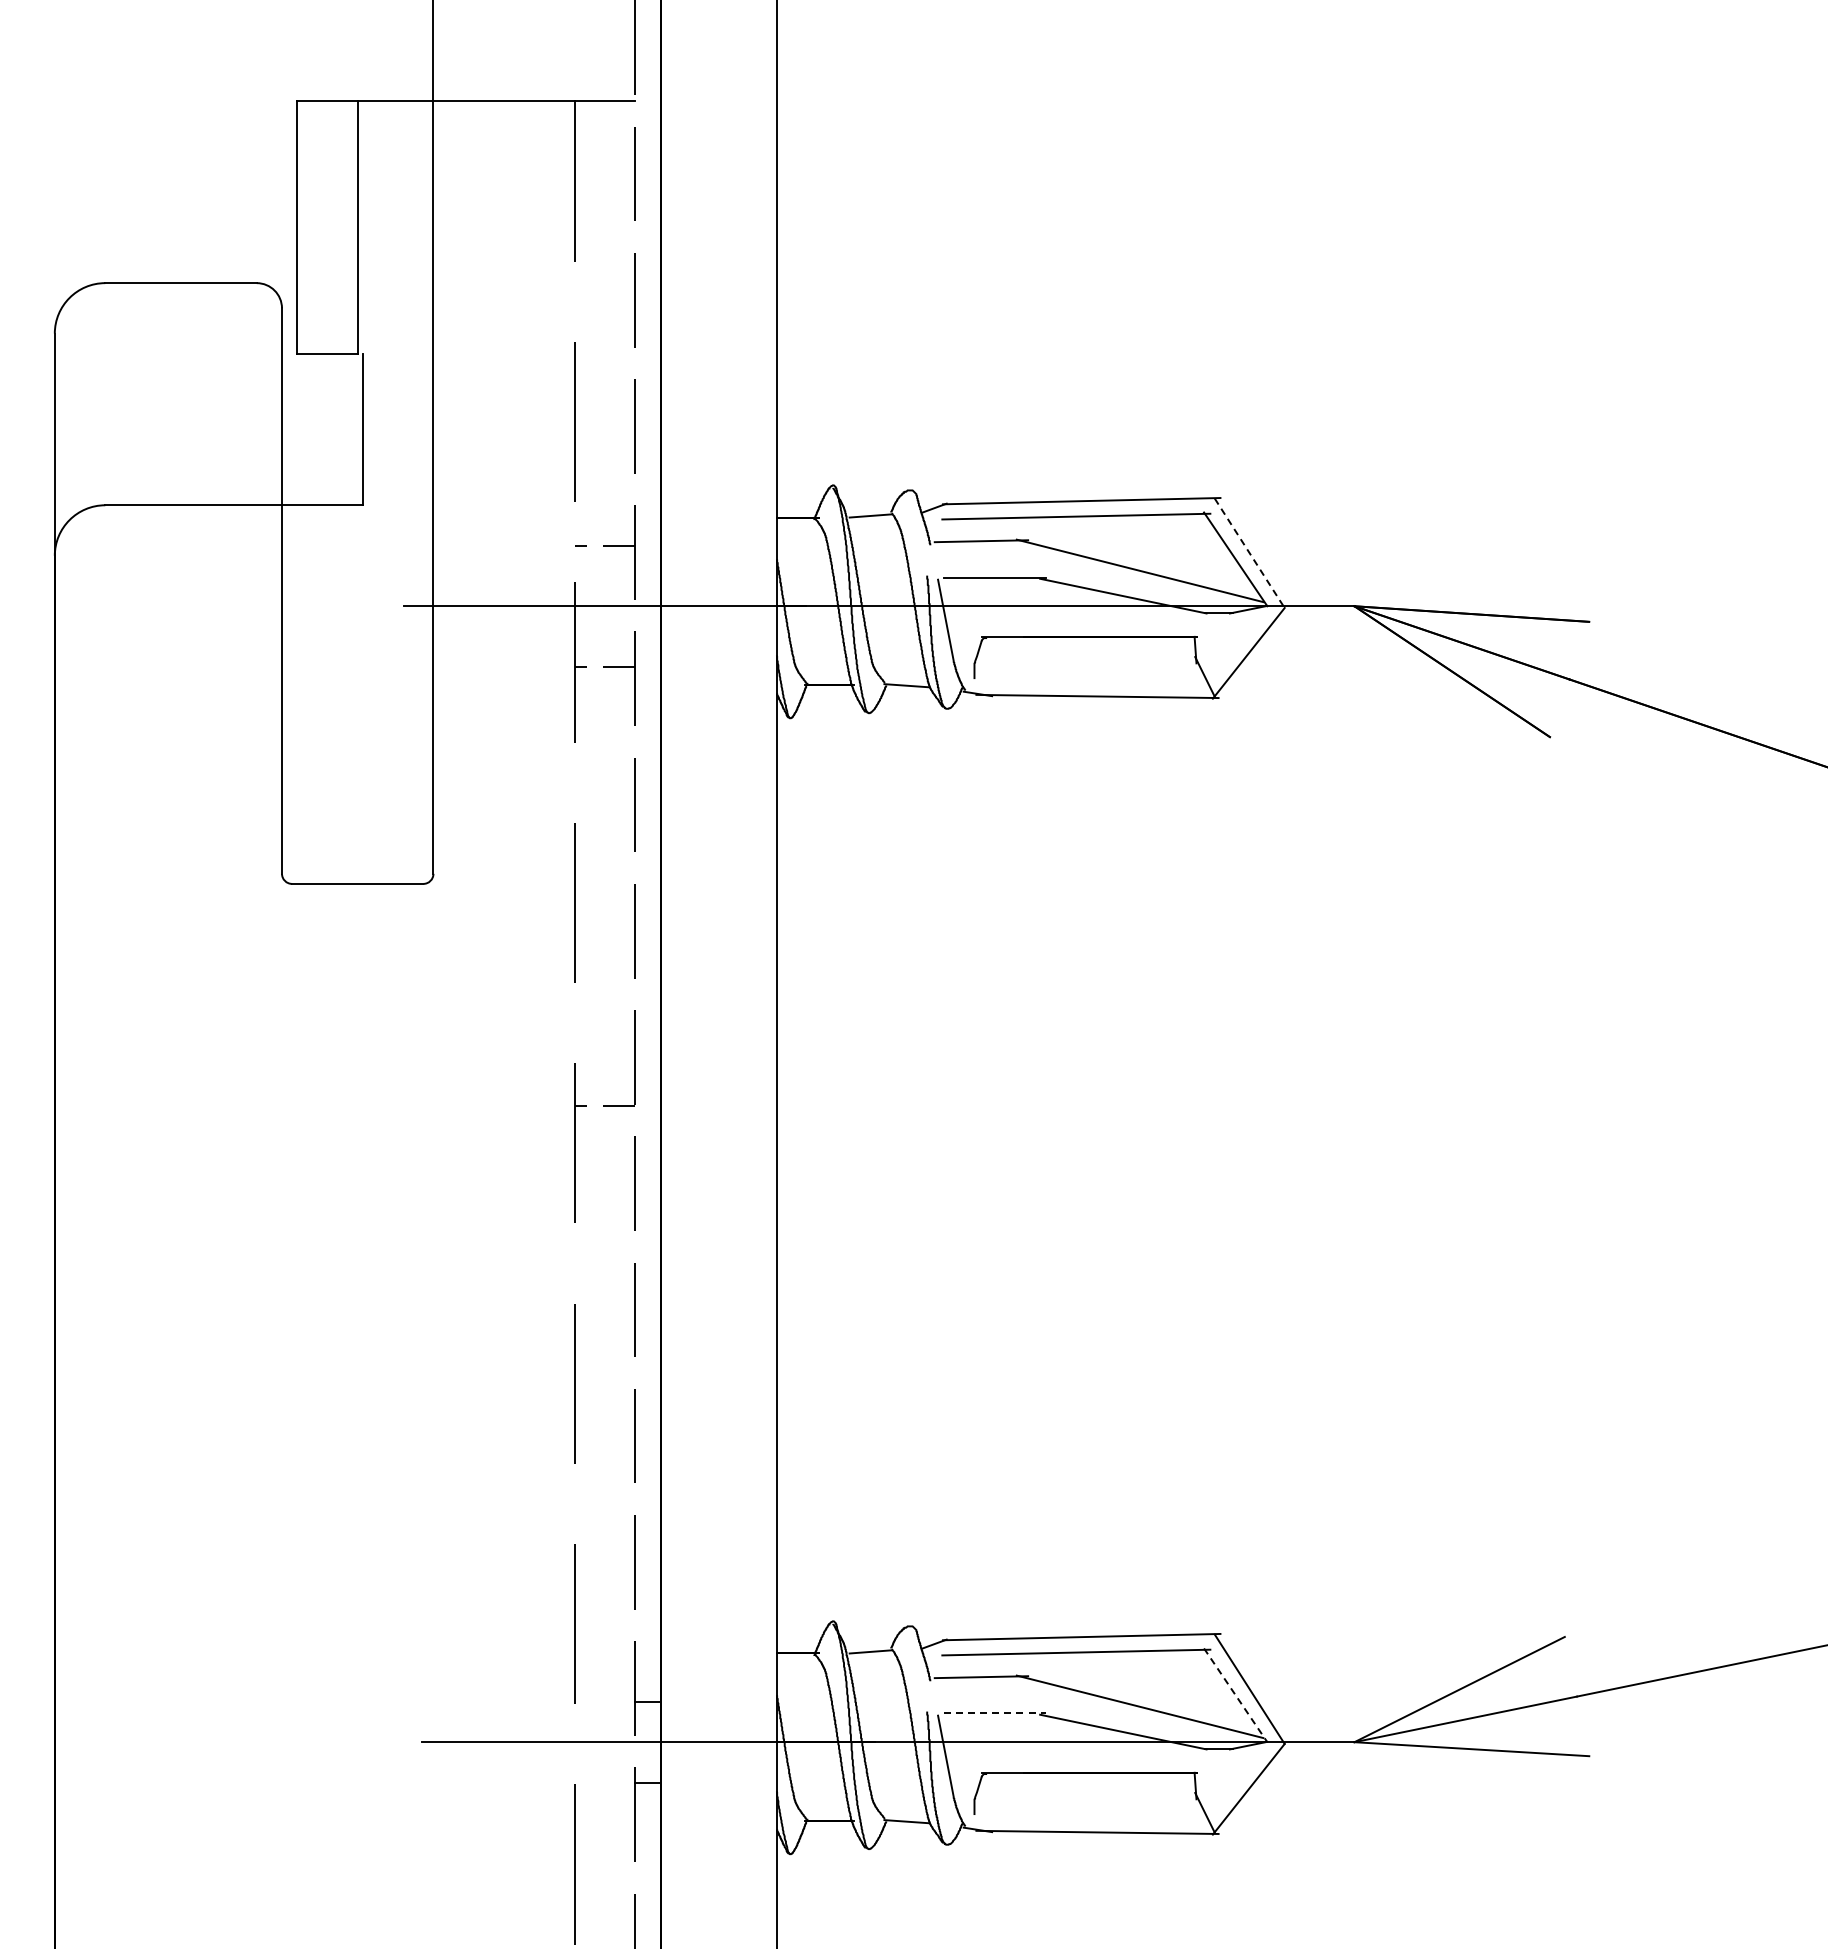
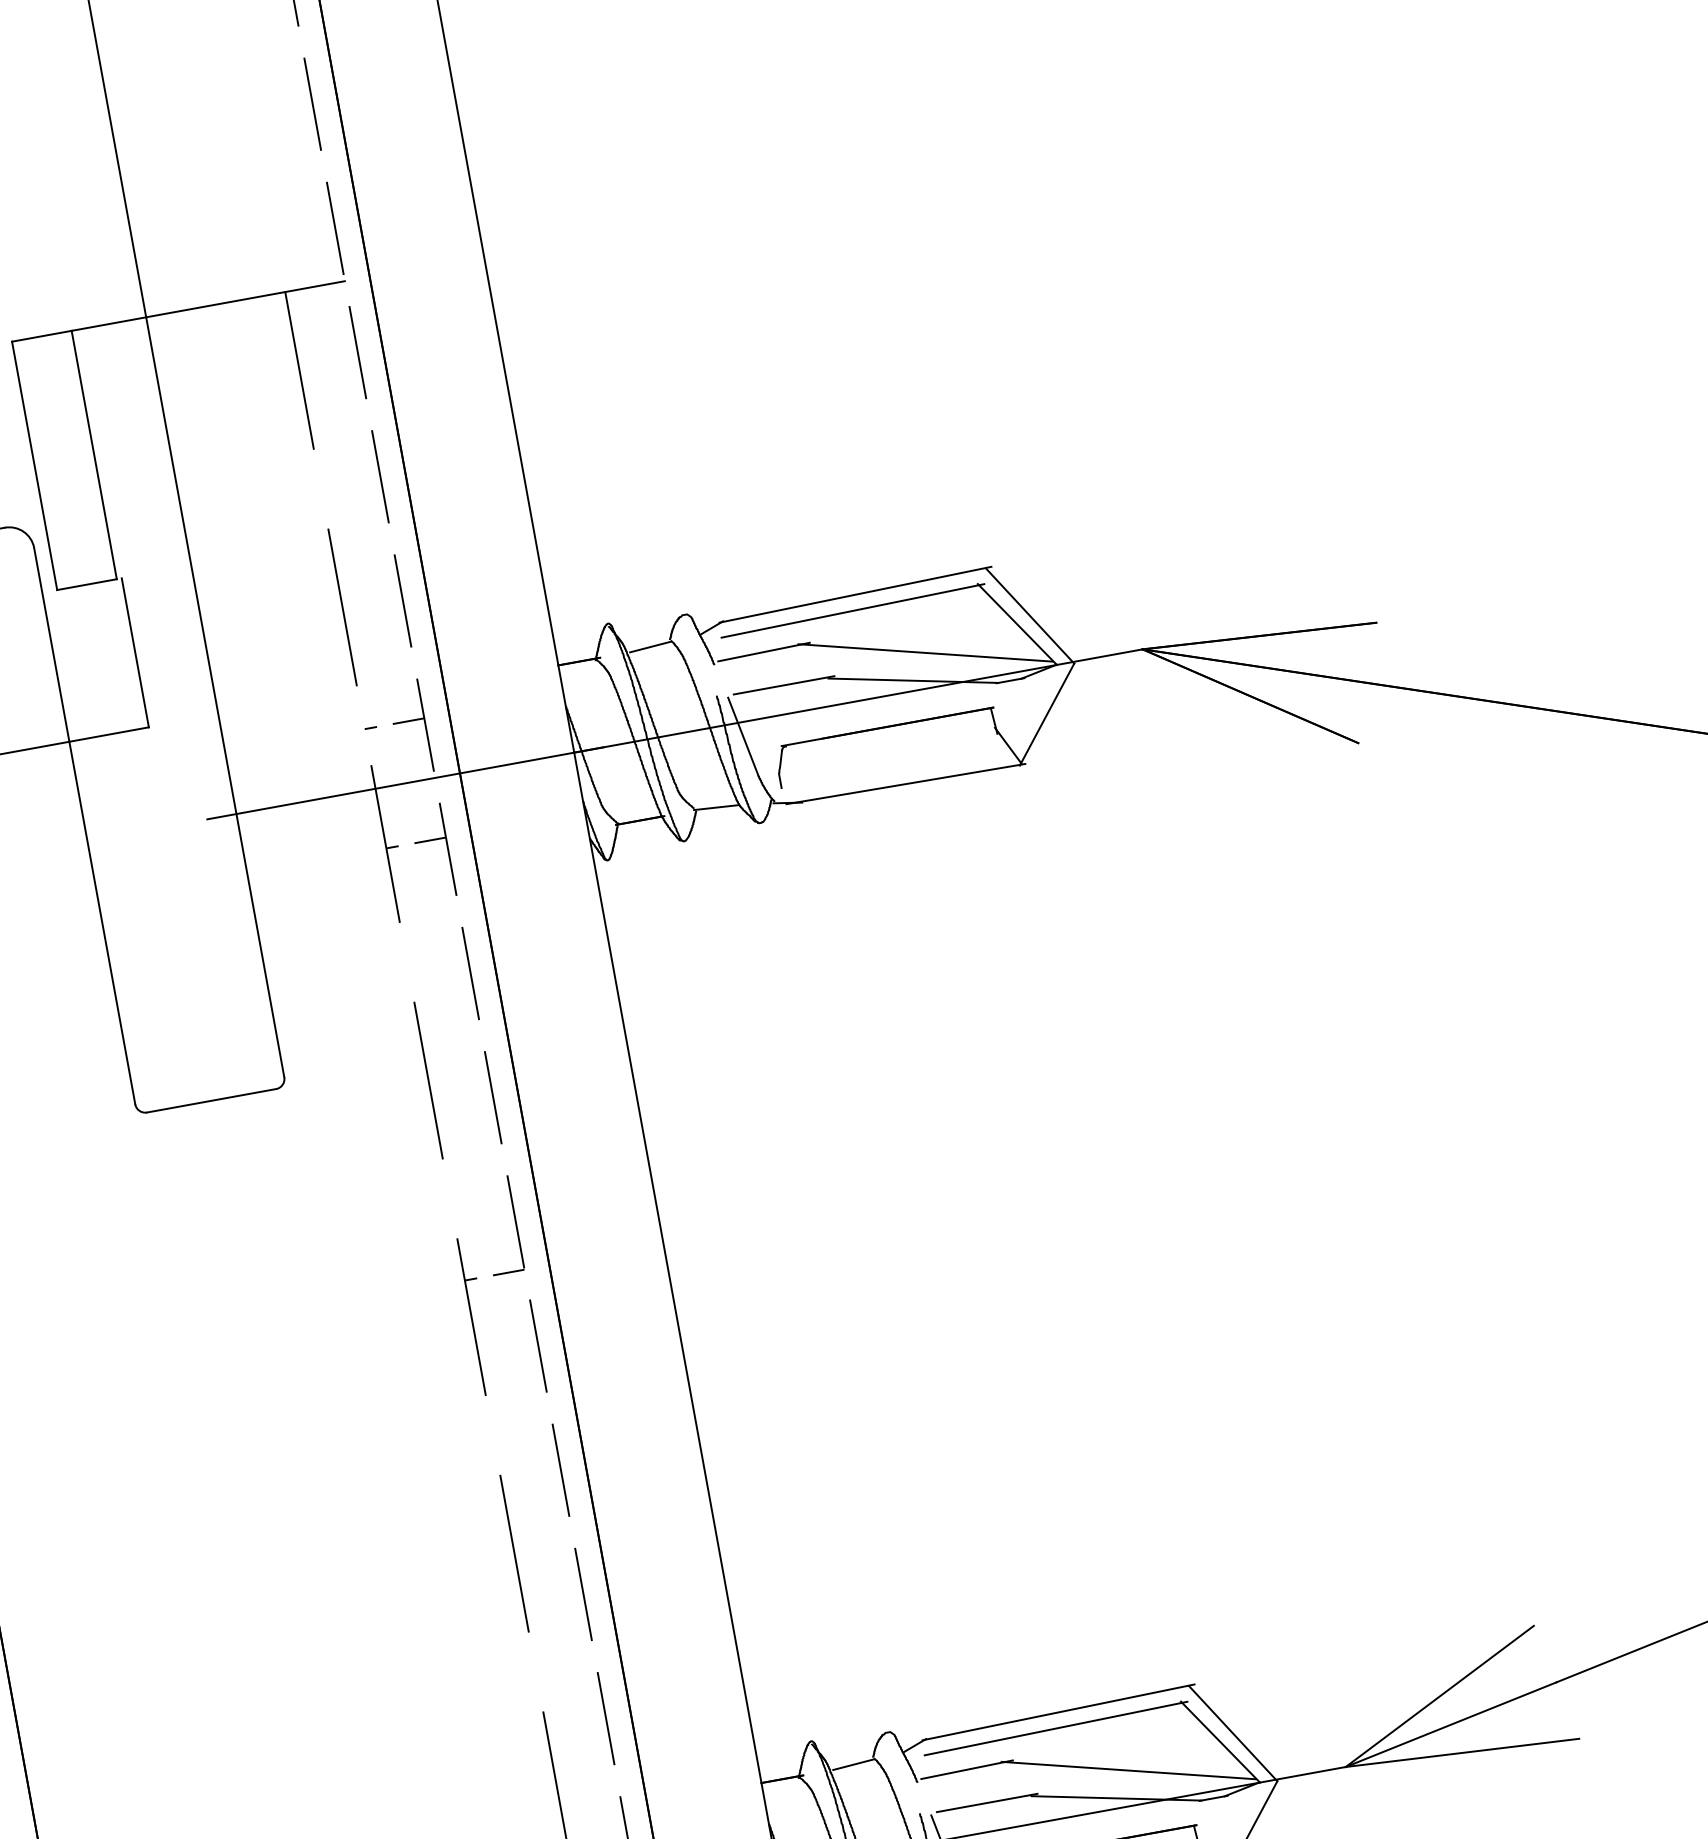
line: (1249, 553) -> (1029, 616), dashed -> solid
line: (1235, 1695) -> (1220, 1742), dashed -> solid
line: (995, 1713) -> (987, 1802), dashed -> solid

